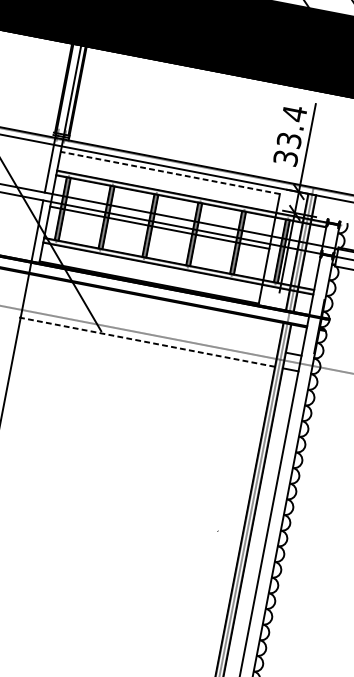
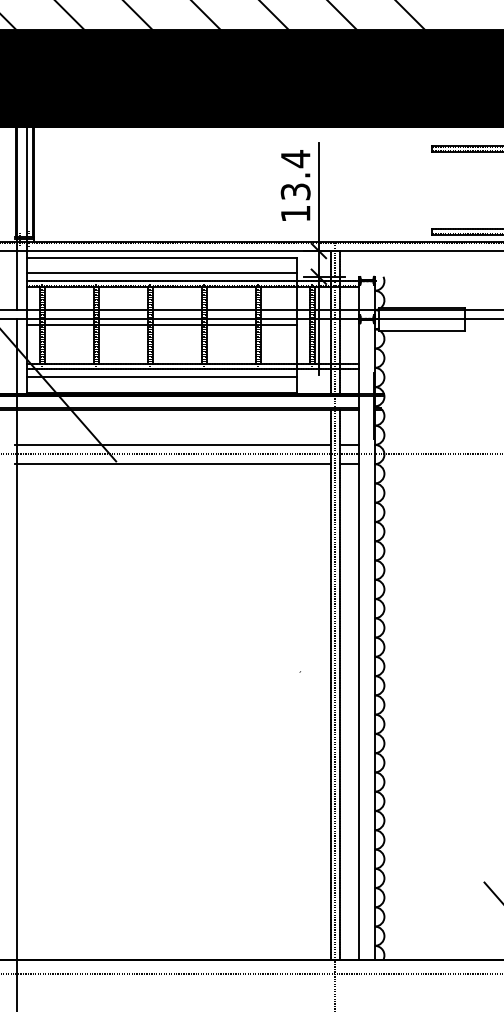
text: (285, 157) -> (295, 213), 33.4 -> 13.4
line: (170, 172) -> (161, 257), dashed -> solid
line: (167, 185) -> (161, 273), added
line: (151, 270) -> (161, 377), added
line: (149, 326) -> (172, 444), added
line: (146, 341) -> (172, 463), dashed -> solid

